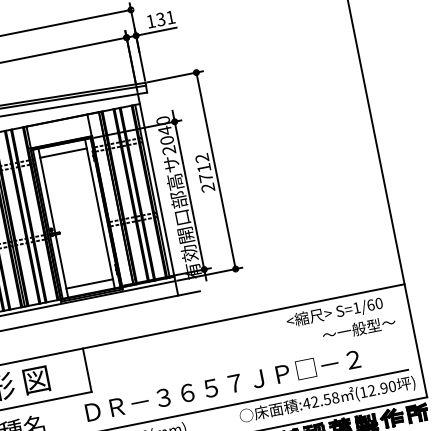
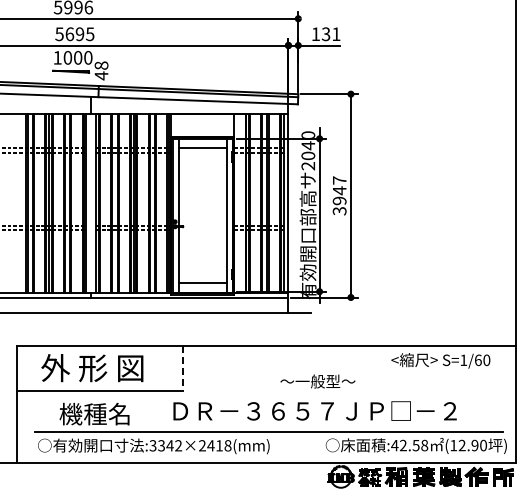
text: (204, 172) -> (339, 195), 2712 -> 3947
text: (358, 328) -> (317, 381), moved
line: (87, 370) -> (183, 369), solid -> dashed

